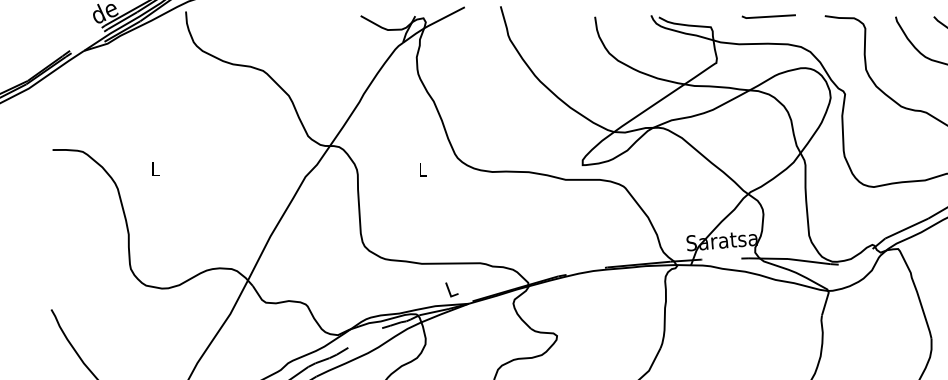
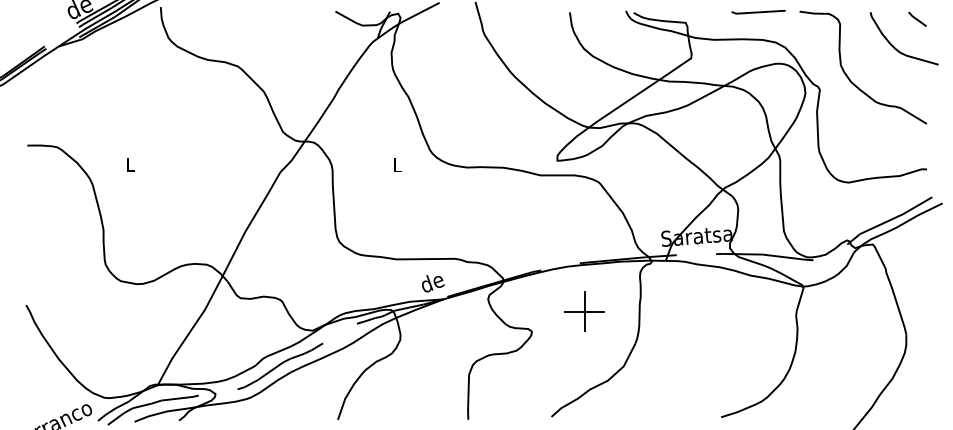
line: (768, 15) -> (758, 11), moved
text: (457, 288) -> (432, 284), L -> de
part: (609, 315) -> (584, 311), added

